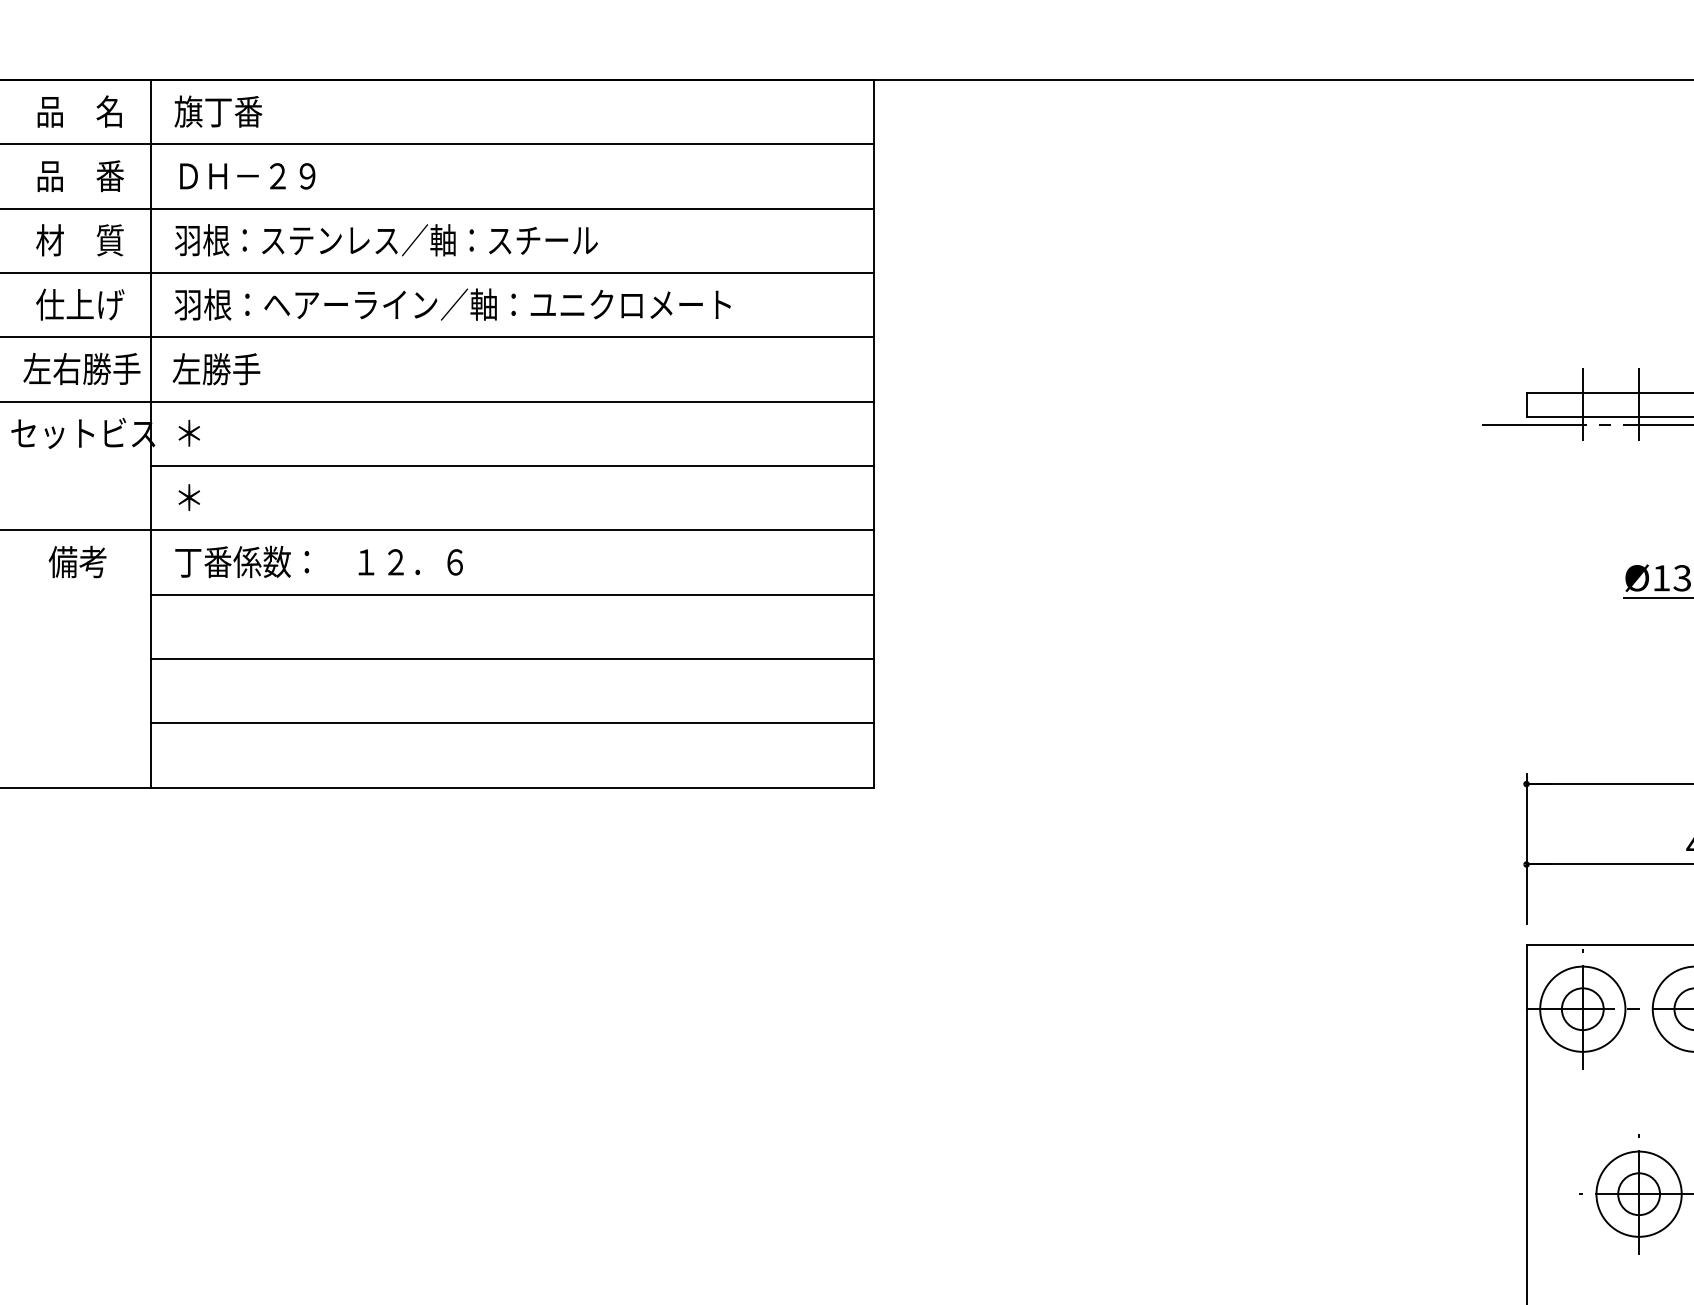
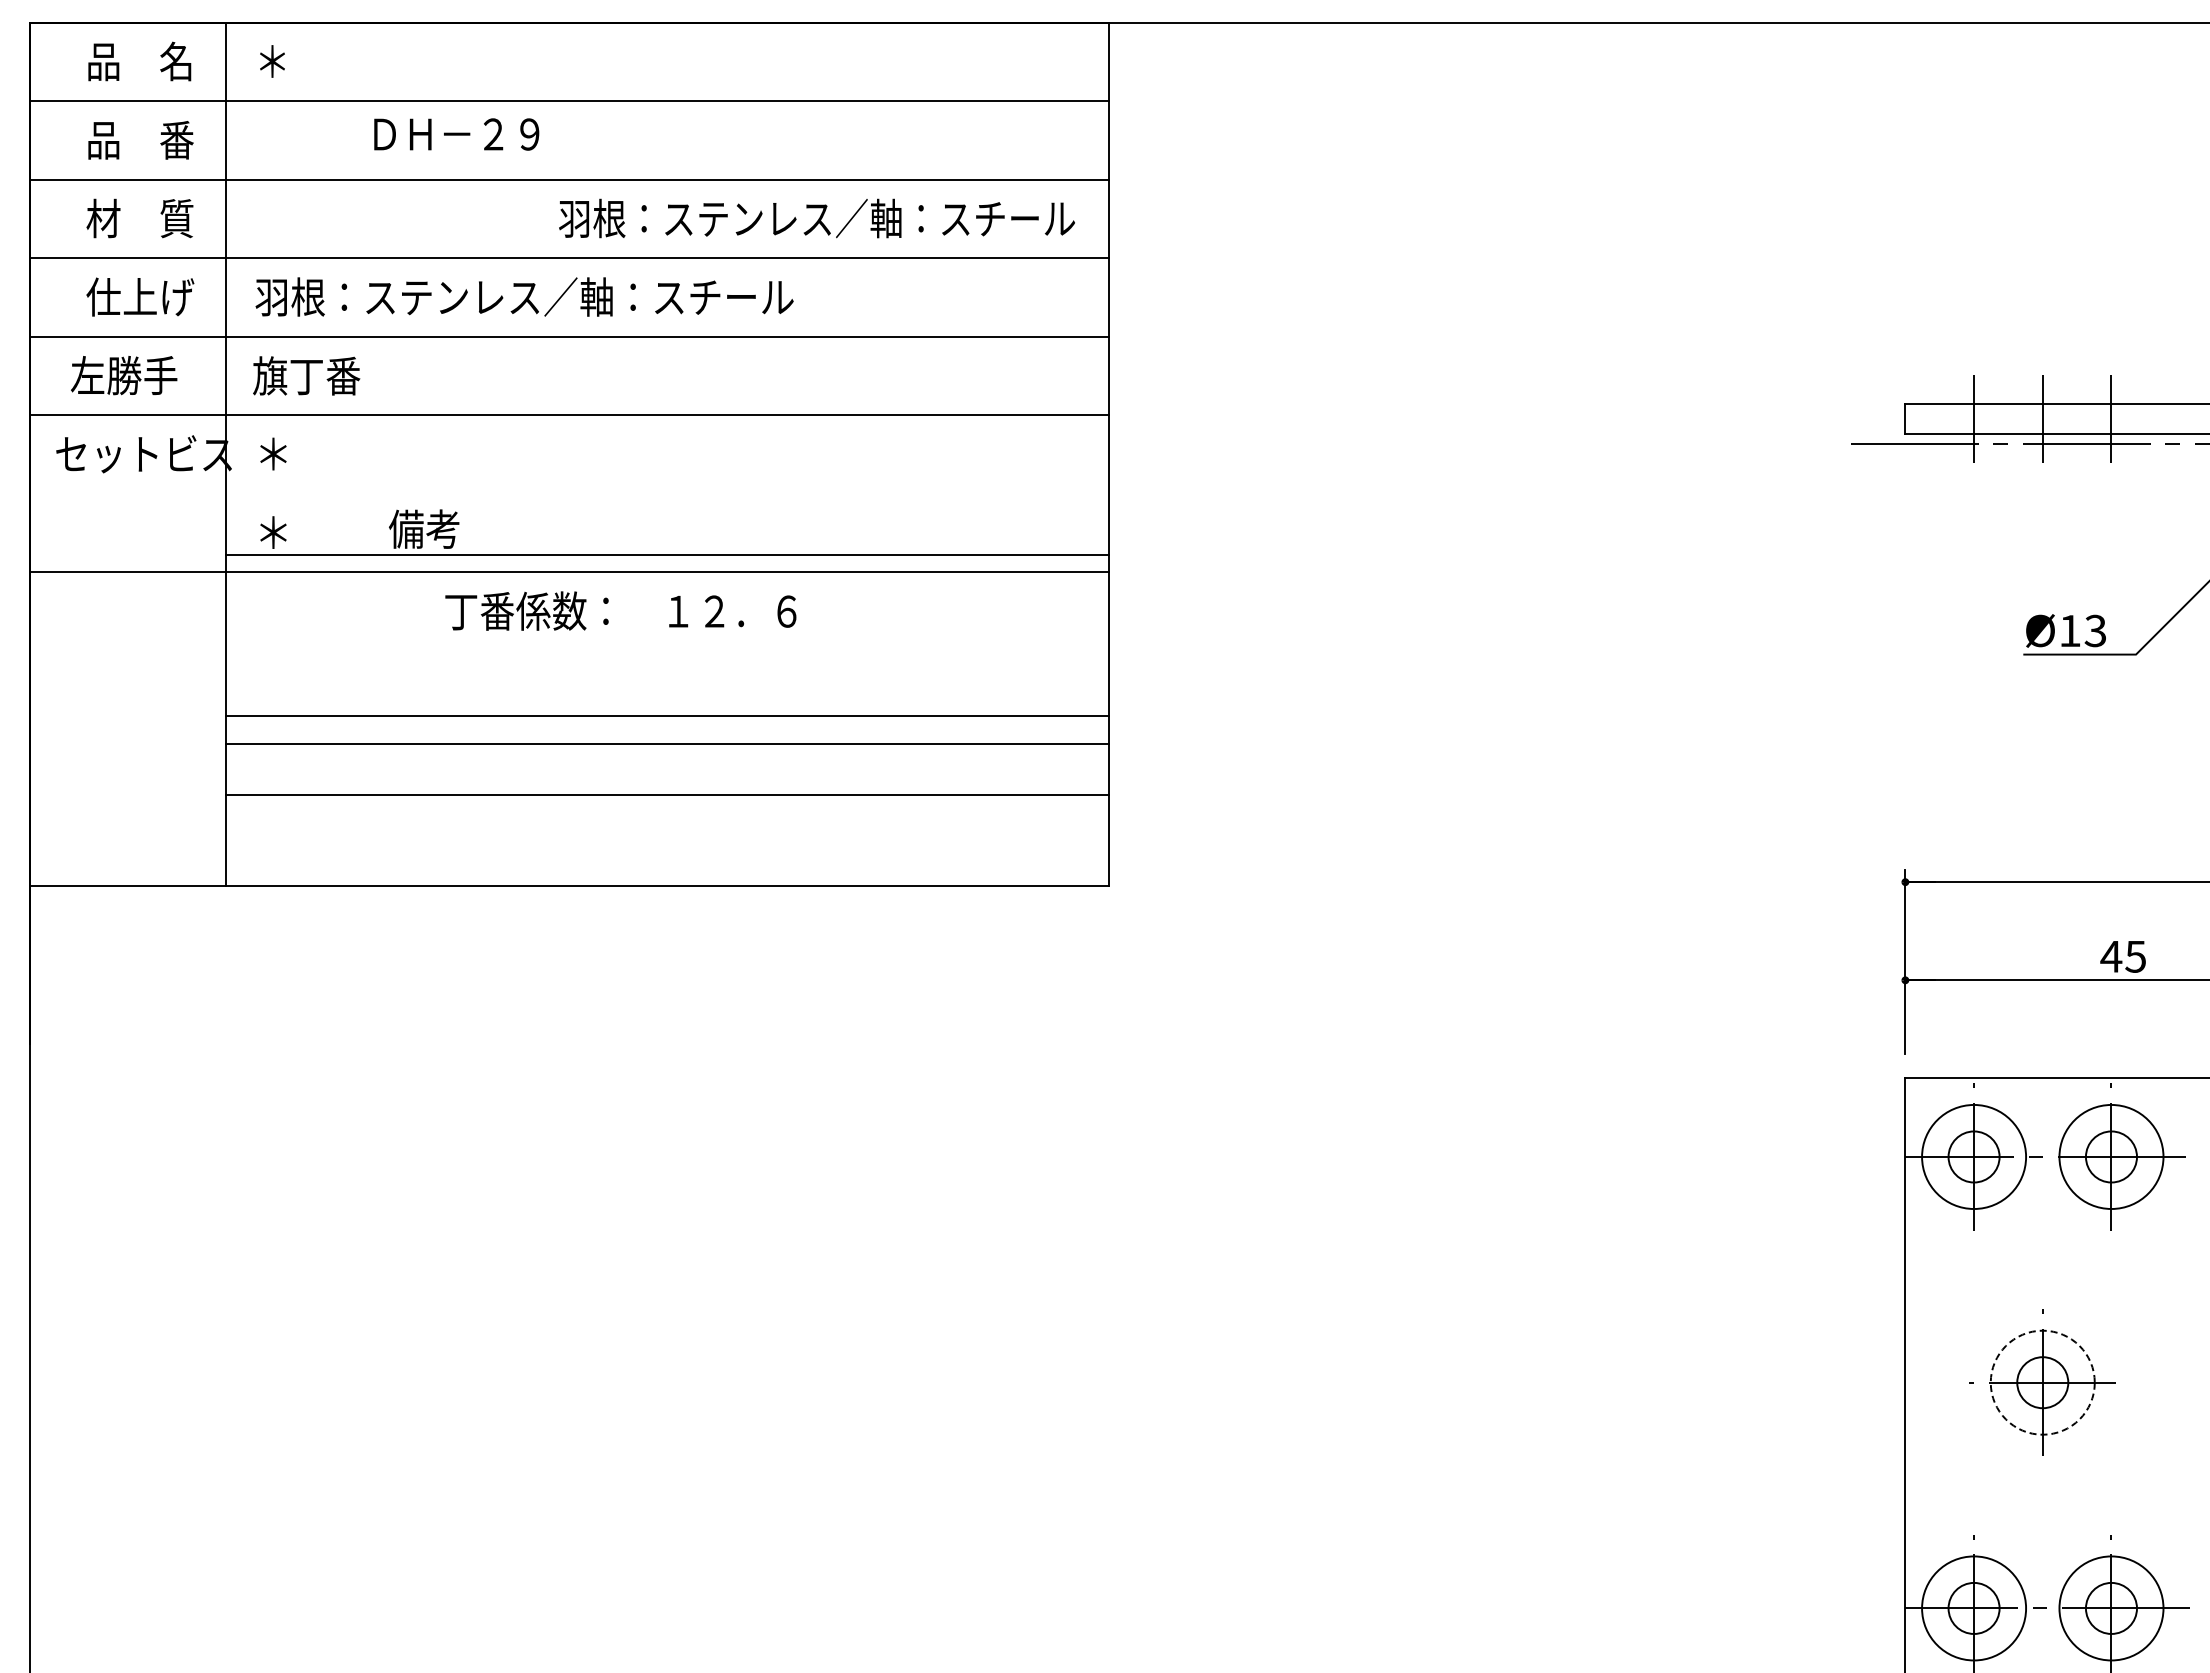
text: (218, 111) -> (308, 61), 旗丁番 -> ＊
text: (247, 176) -> (456, 134), moved
text: (386, 240) -> (816, 218), moved
text: (497, 304) -> (649, 296), 羽根：ヘアーライン／軸：ユニクロメート -> 羽根：ステンレス／軸：スチール
text: (96, 368) -> (160, 375), 左右勝手 -> 左勝手
text: (216, 368) -> (306, 375), 左勝手 -> 旗丁番
line: (512, 465) -> (667, 554), moved
text: (77, 561) -> (424, 528), moved
text: (318, 561) -> (620, 610), moved
line: (512, 594) -> (667, 715), moved
line: (512, 658) -> (667, 795), moved
line: (512, 722) -> (667, 743), moved
circle: (1638, 1194) -> (2042, 1382), solid -> dashed

